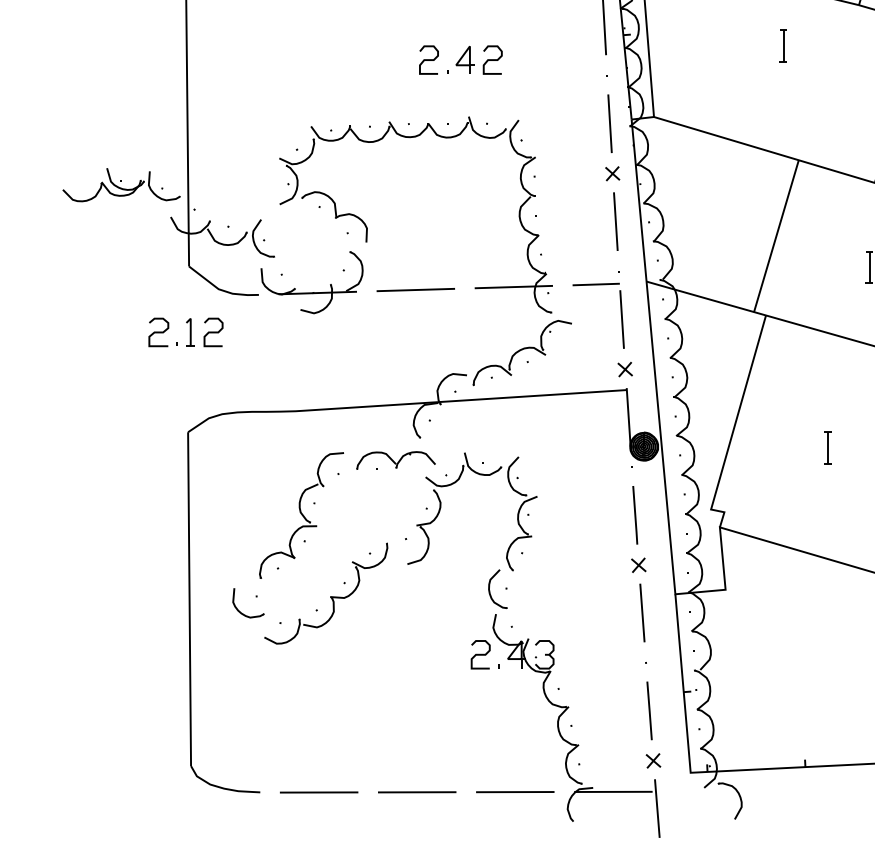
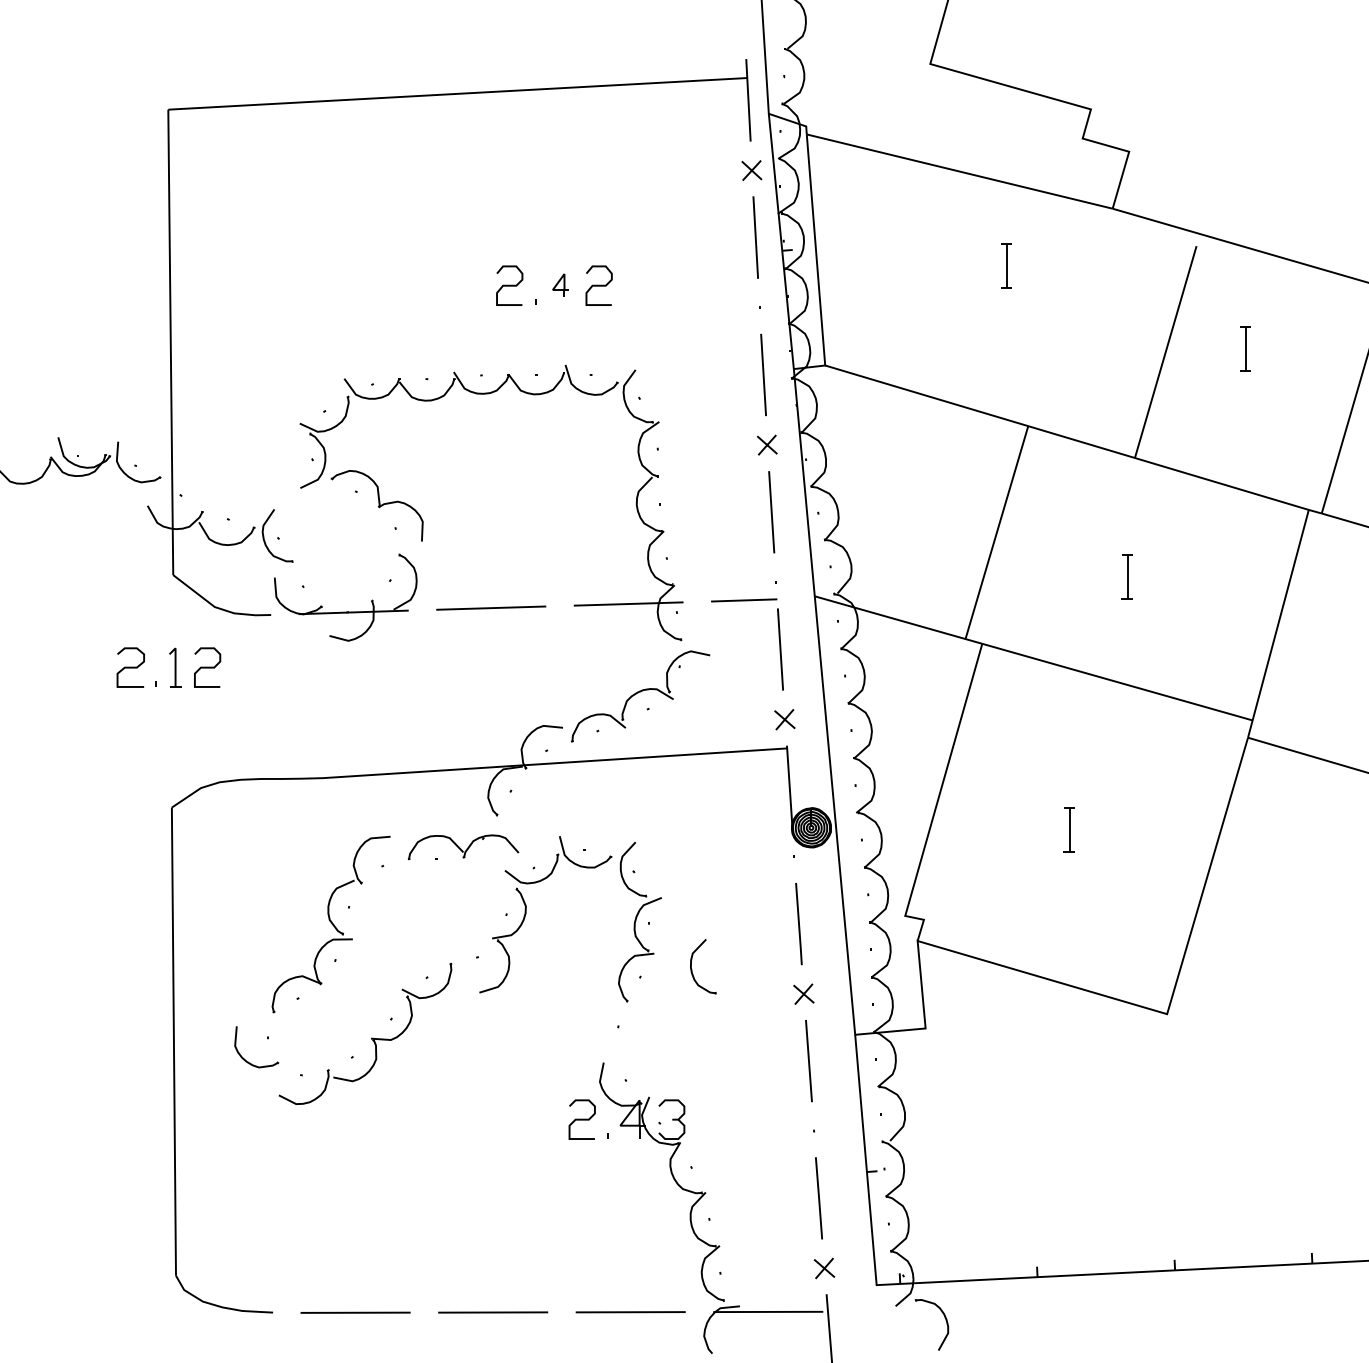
part: (465, 59) -> (560, 285), size x0.6
part: (490, 591) -> (692, 969), moved

